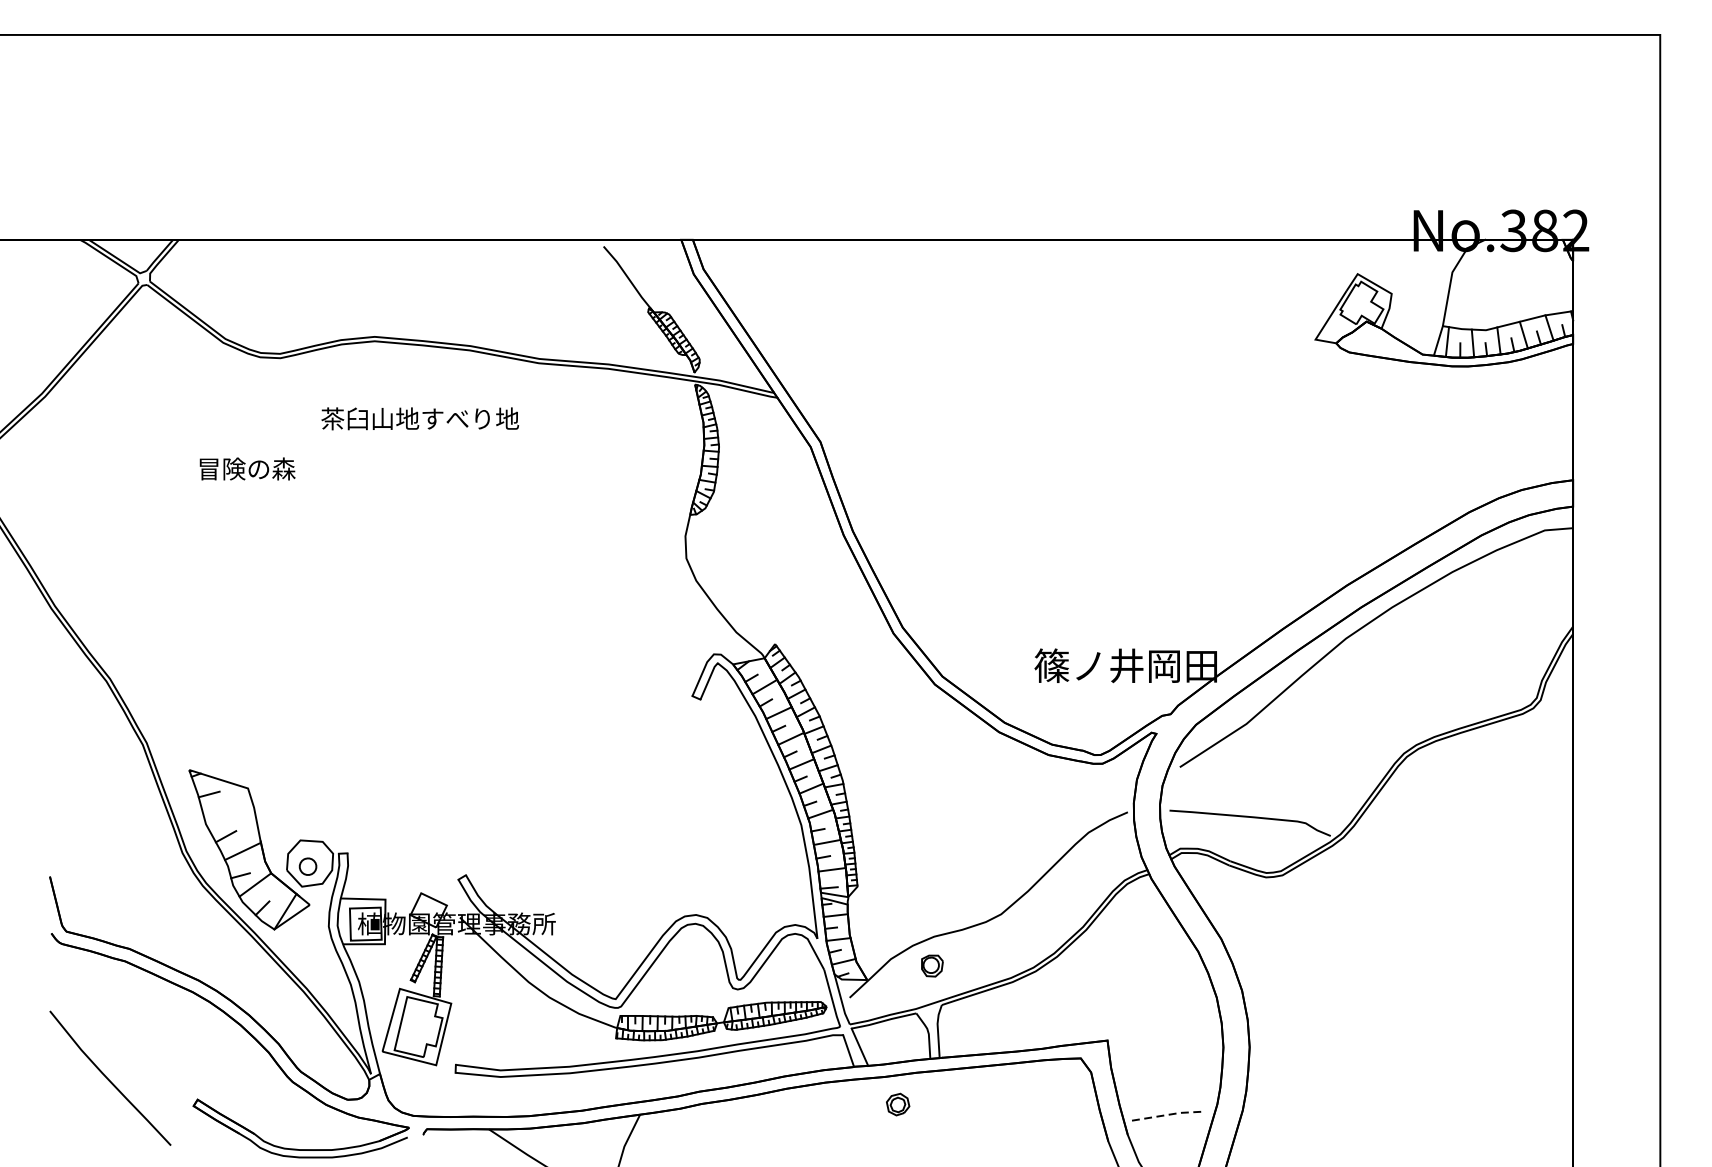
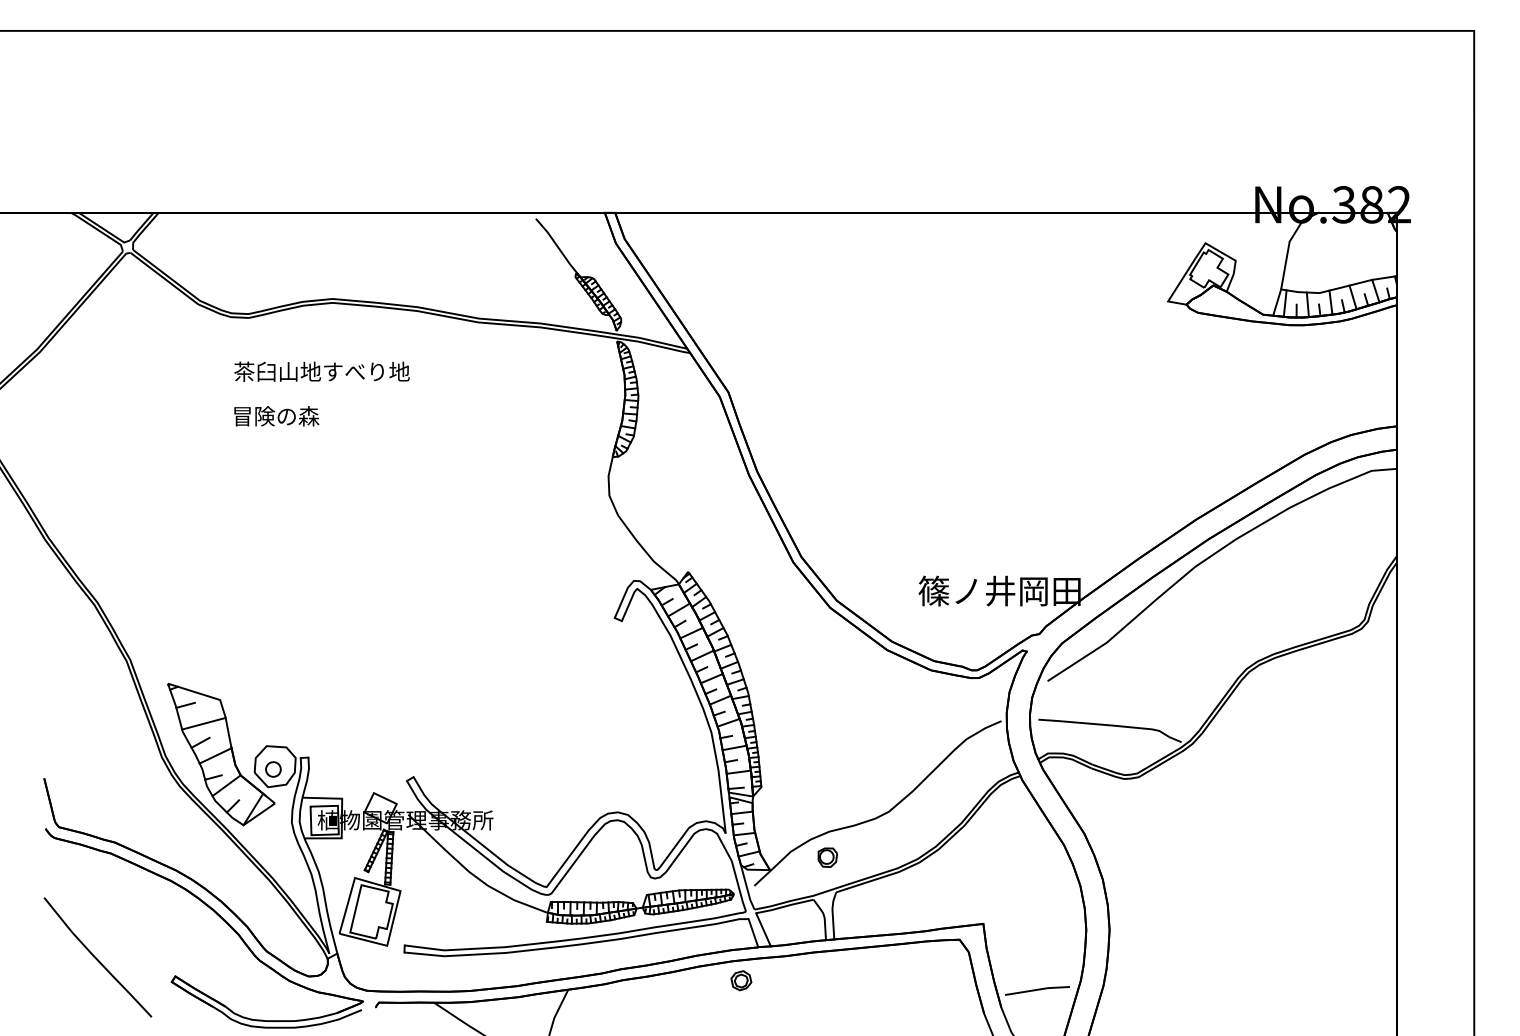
text: (419, 418) -> (321, 371), moved
text: (247, 469) -> (276, 416), moved
line: (229, 814) -> (203, 723), added
part: (898, 1104) -> (741, 980), moved
line: (1169, 1114) -> (1038, 989), dashed -> solid

